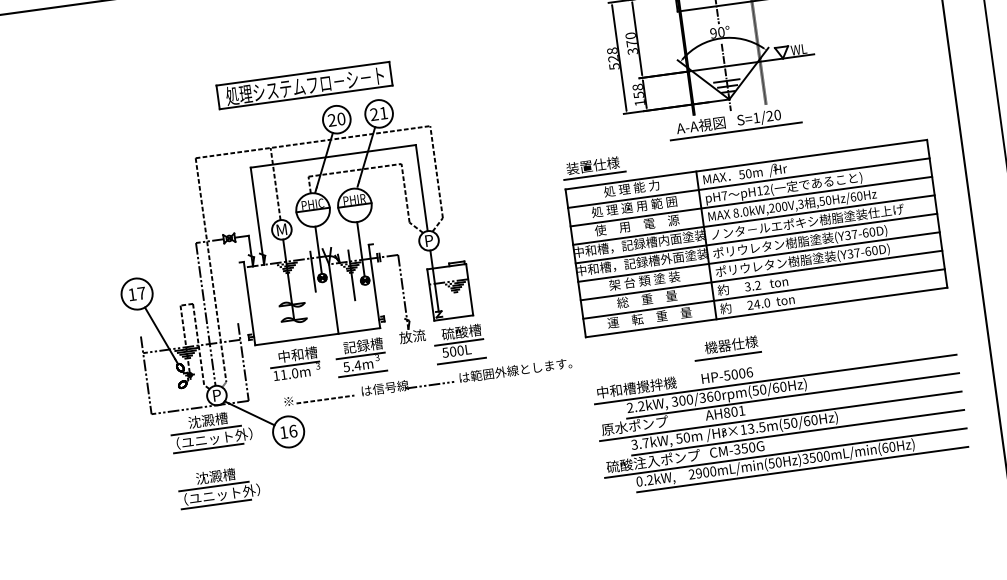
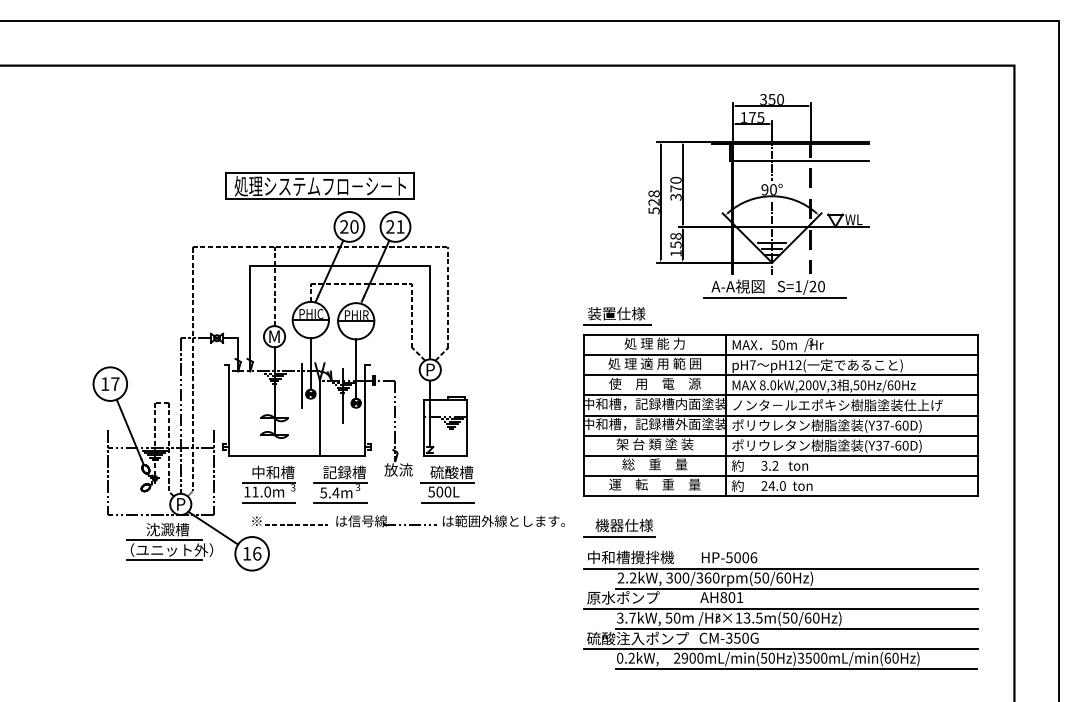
part: (727, 347) -> (619, 527), moved
line: (297, 382) -> (268, 502), added
part: (218, 487) -> (169, 602), removed

